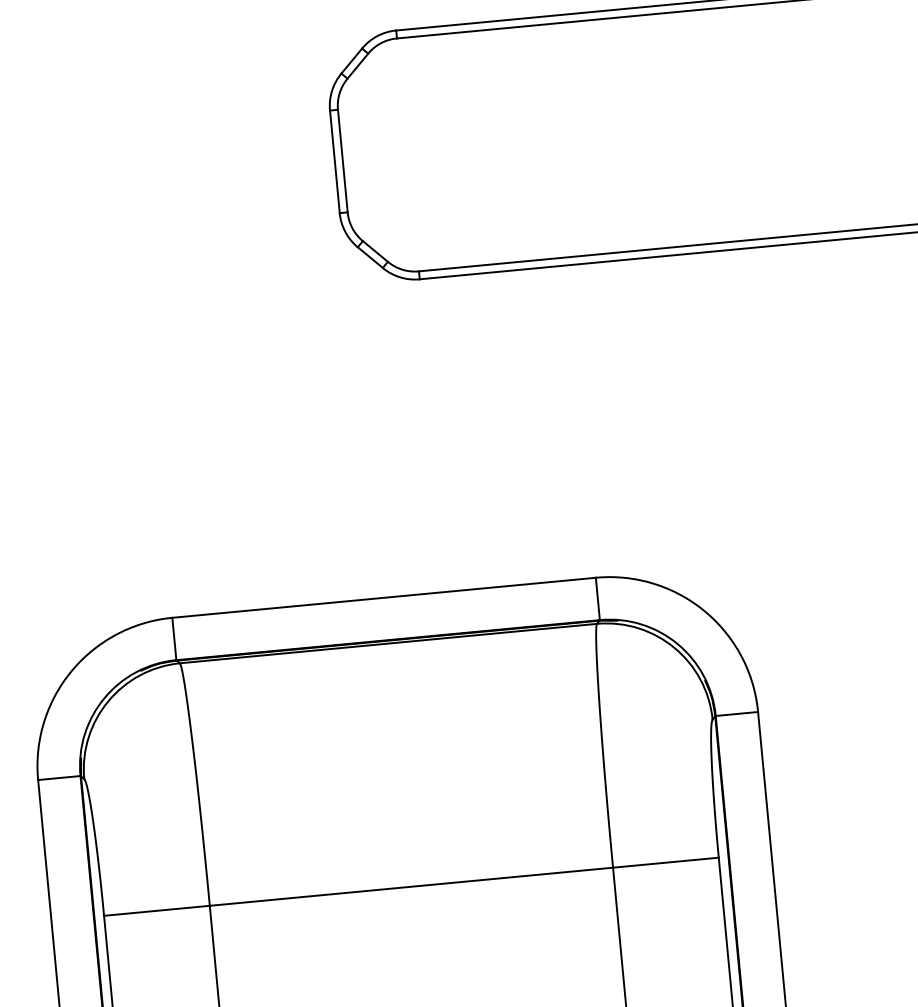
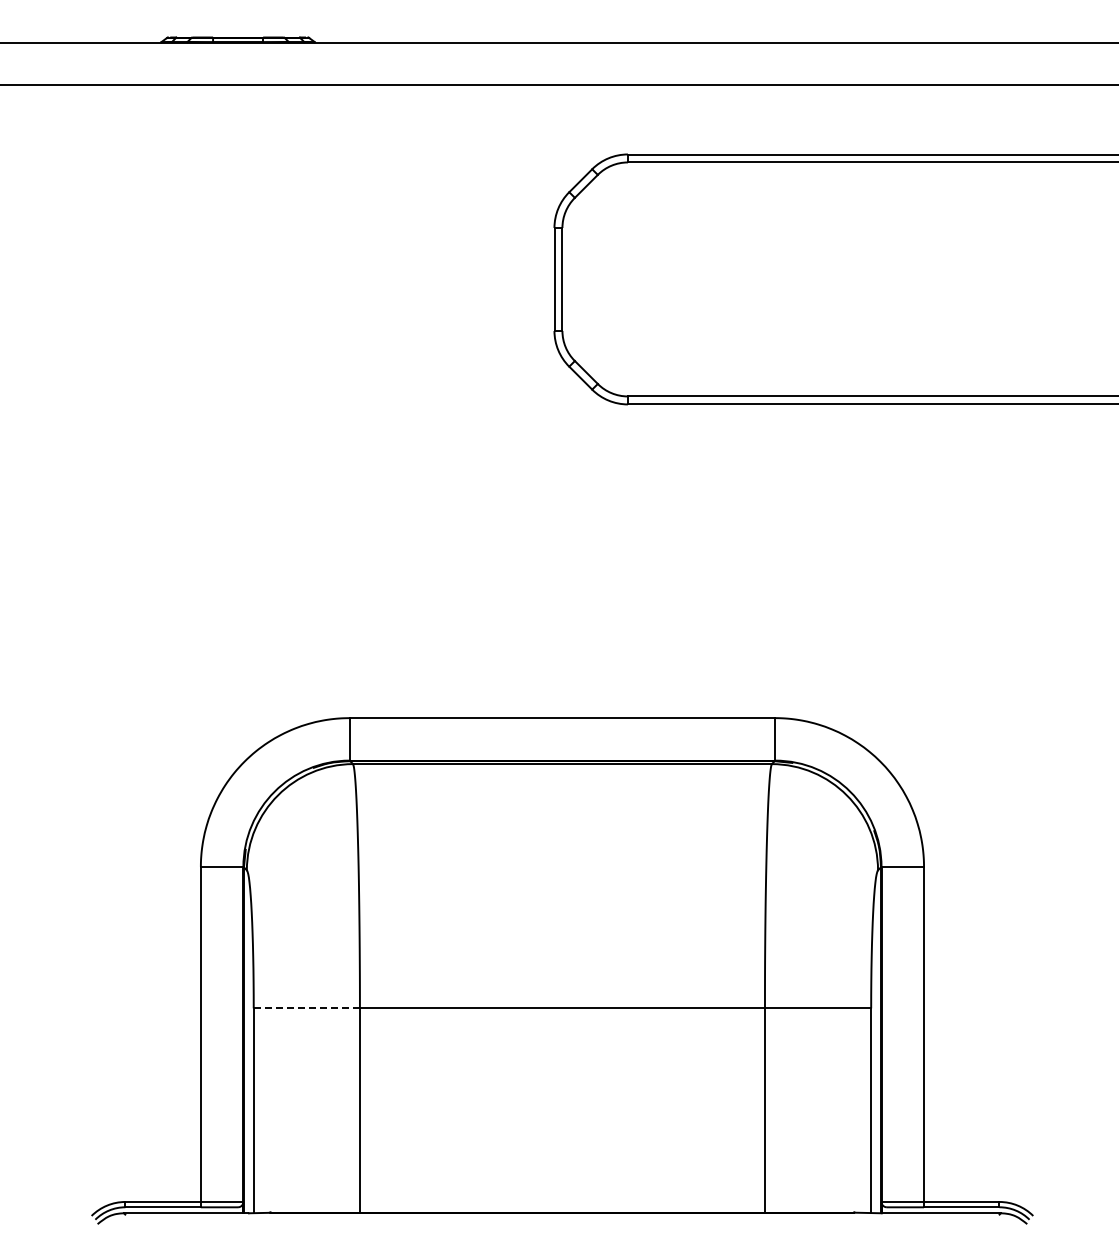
line: (157, 910) -> (307, 1008), solid -> dashed

